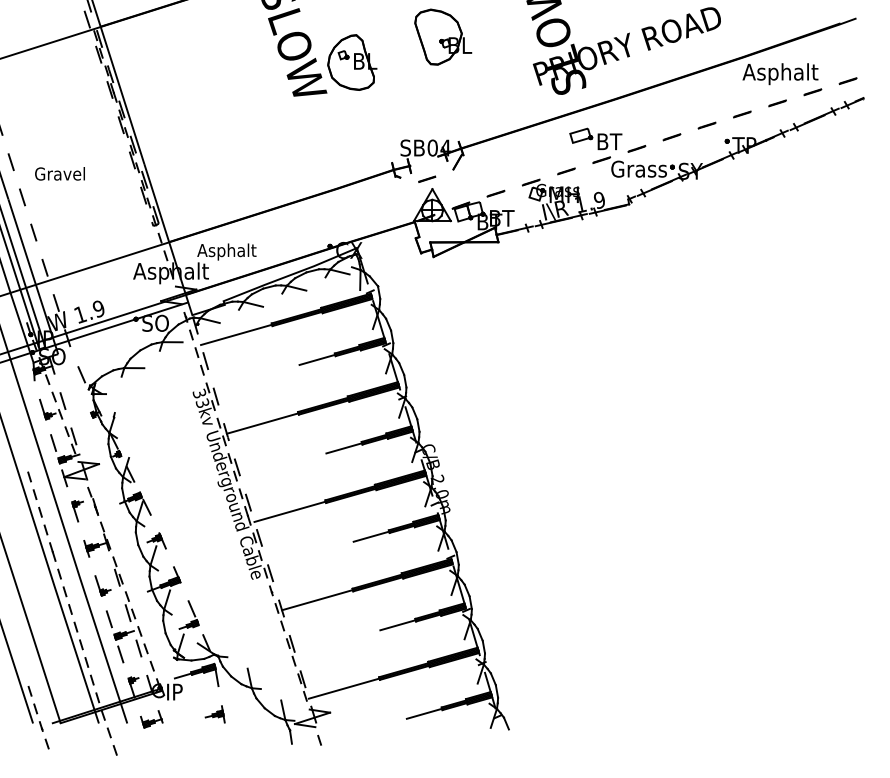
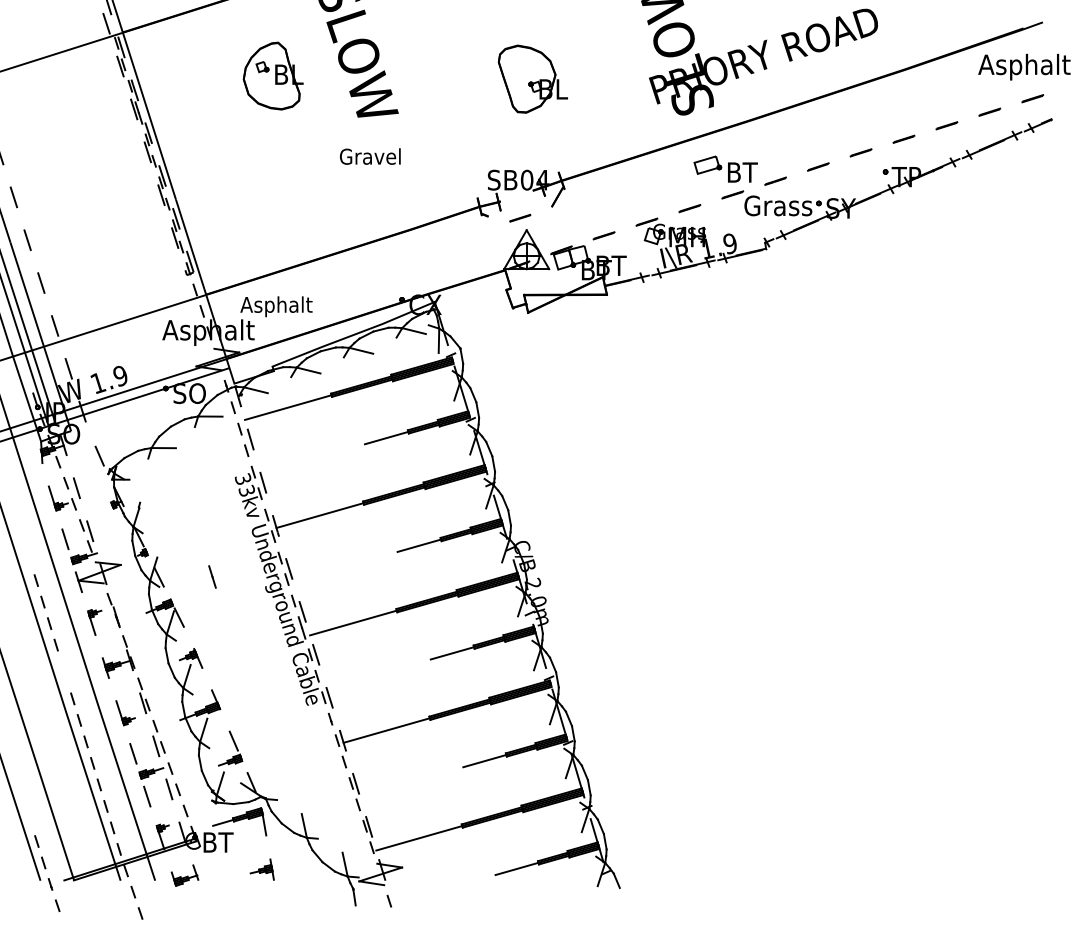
part: (442, 36) -> (532, 78), moved
part: (351, 62) -> (272, 75), moved
text: (780, 73) -> (1024, 66), moved
text: (60, 173) -> (370, 156), moved
line: (52, 551) -> (212, 576), moved
text: (180, 692) -> (219, 842), IP -> BT

